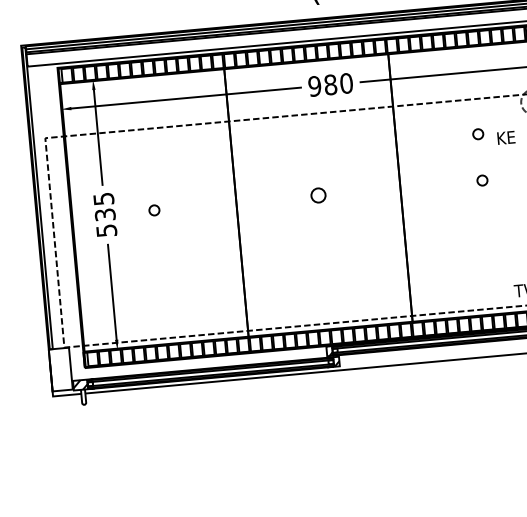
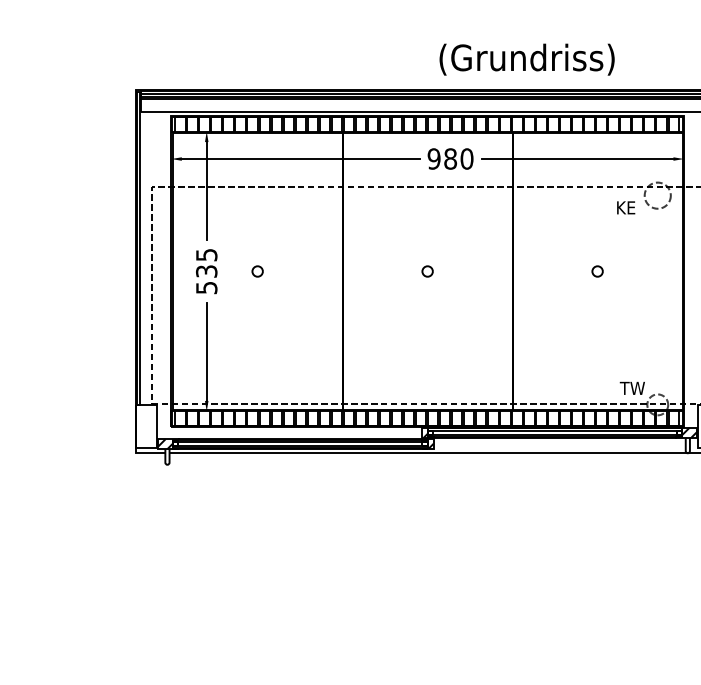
circle: (478, 134) -> (597, 223), removed
text: (506, 137) -> (626, 207), moved
circle: (318, 195) -> (427, 271), size x0.71

